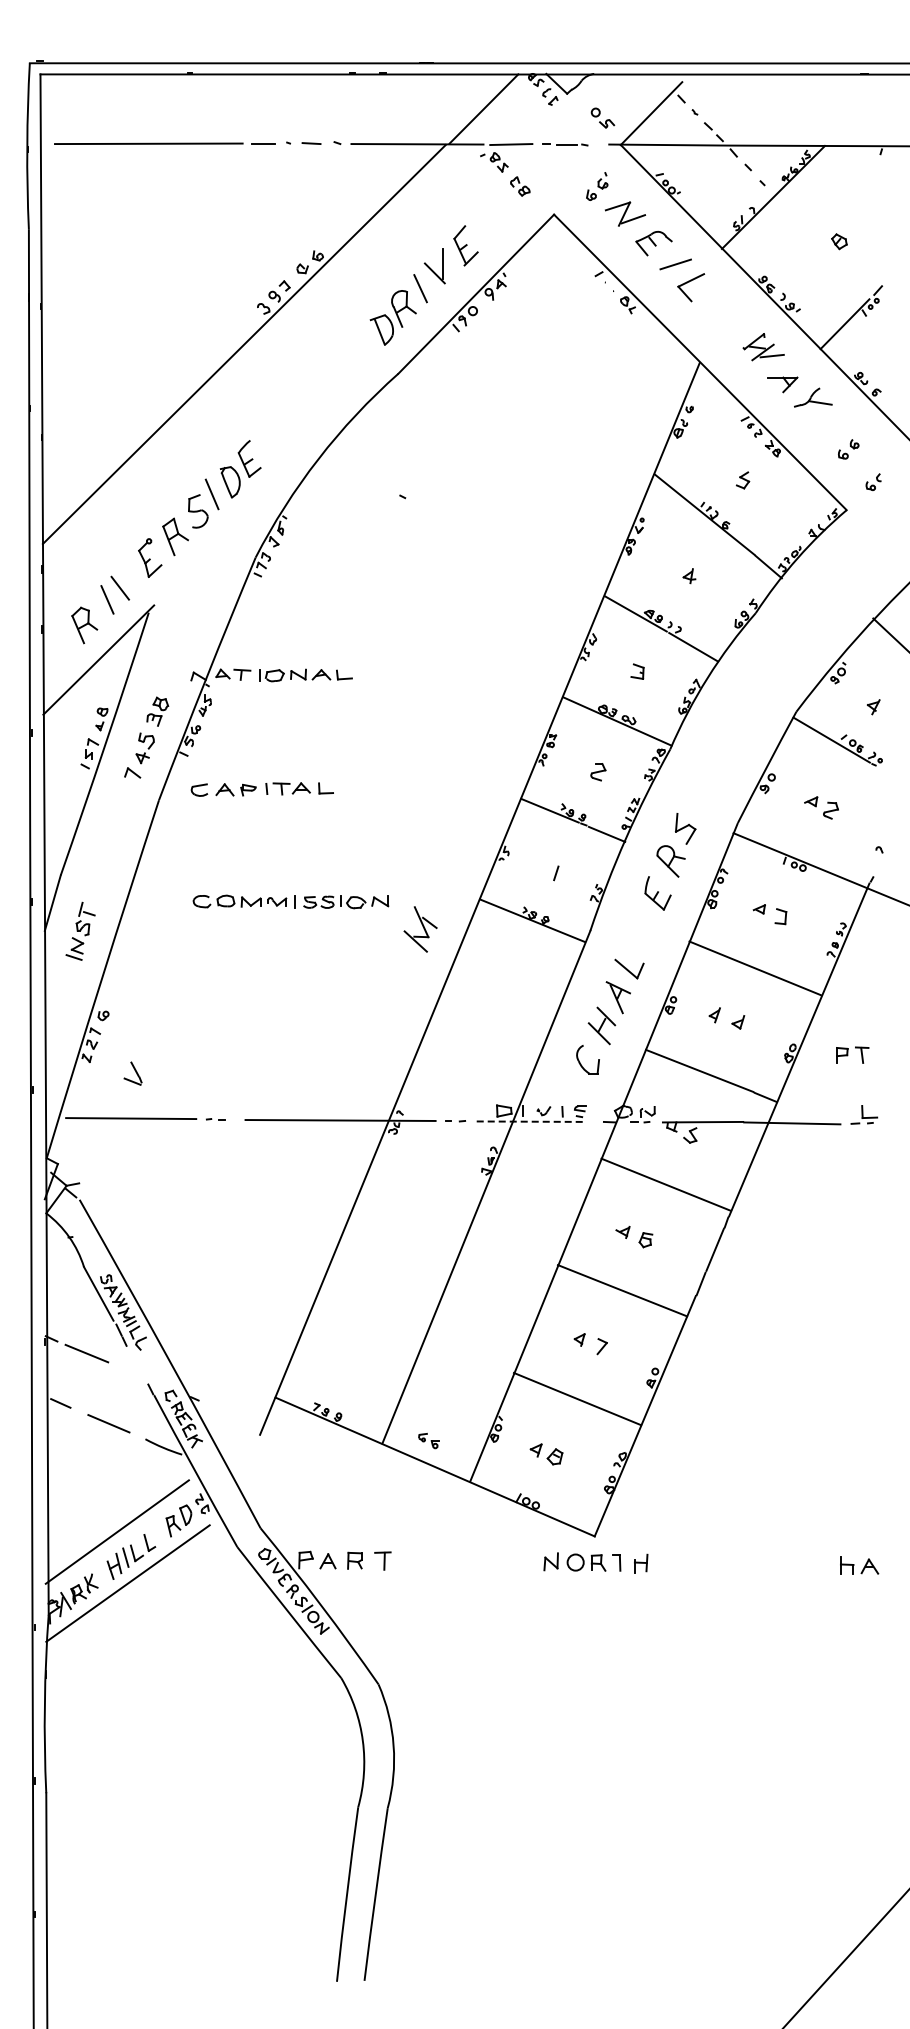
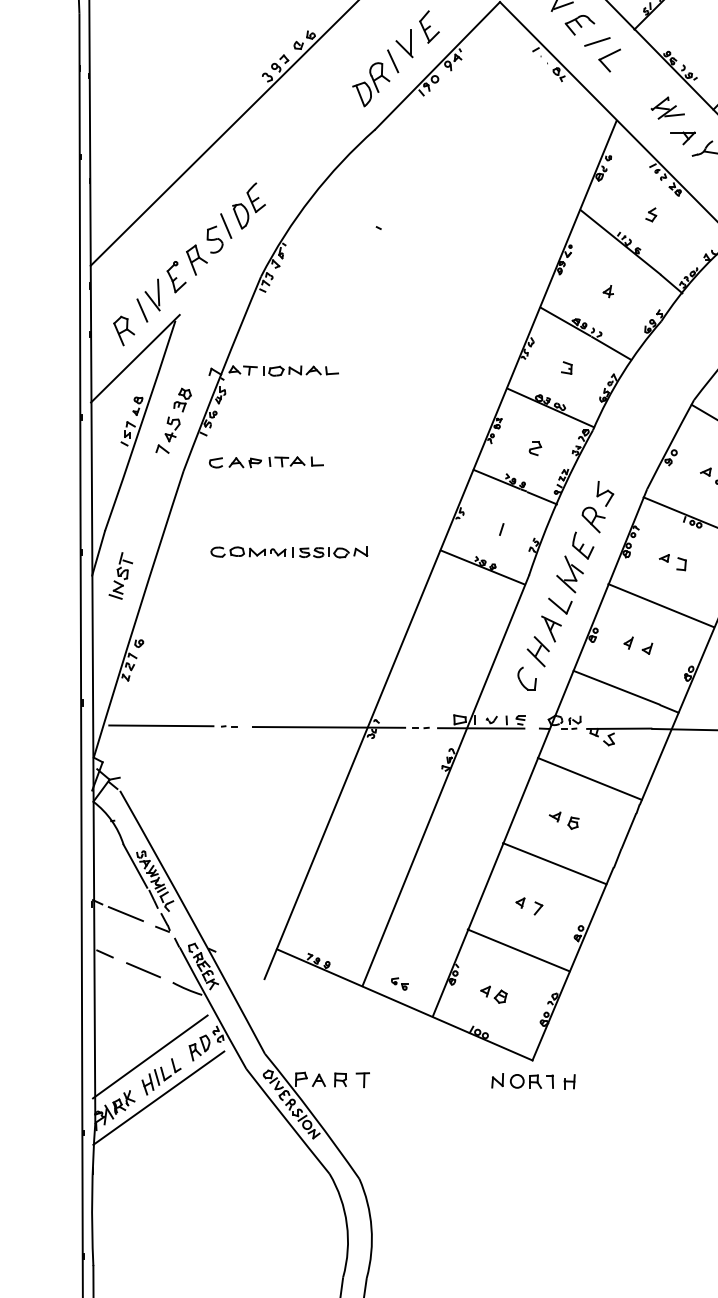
line: (127, 577) -> (158, 292), added
part: (420, 929) -> (569, 574), moved
part: (132, 1073) -> (162, 922), moved
line: (530, 1121) -> (481, 728), dashed -> solid

